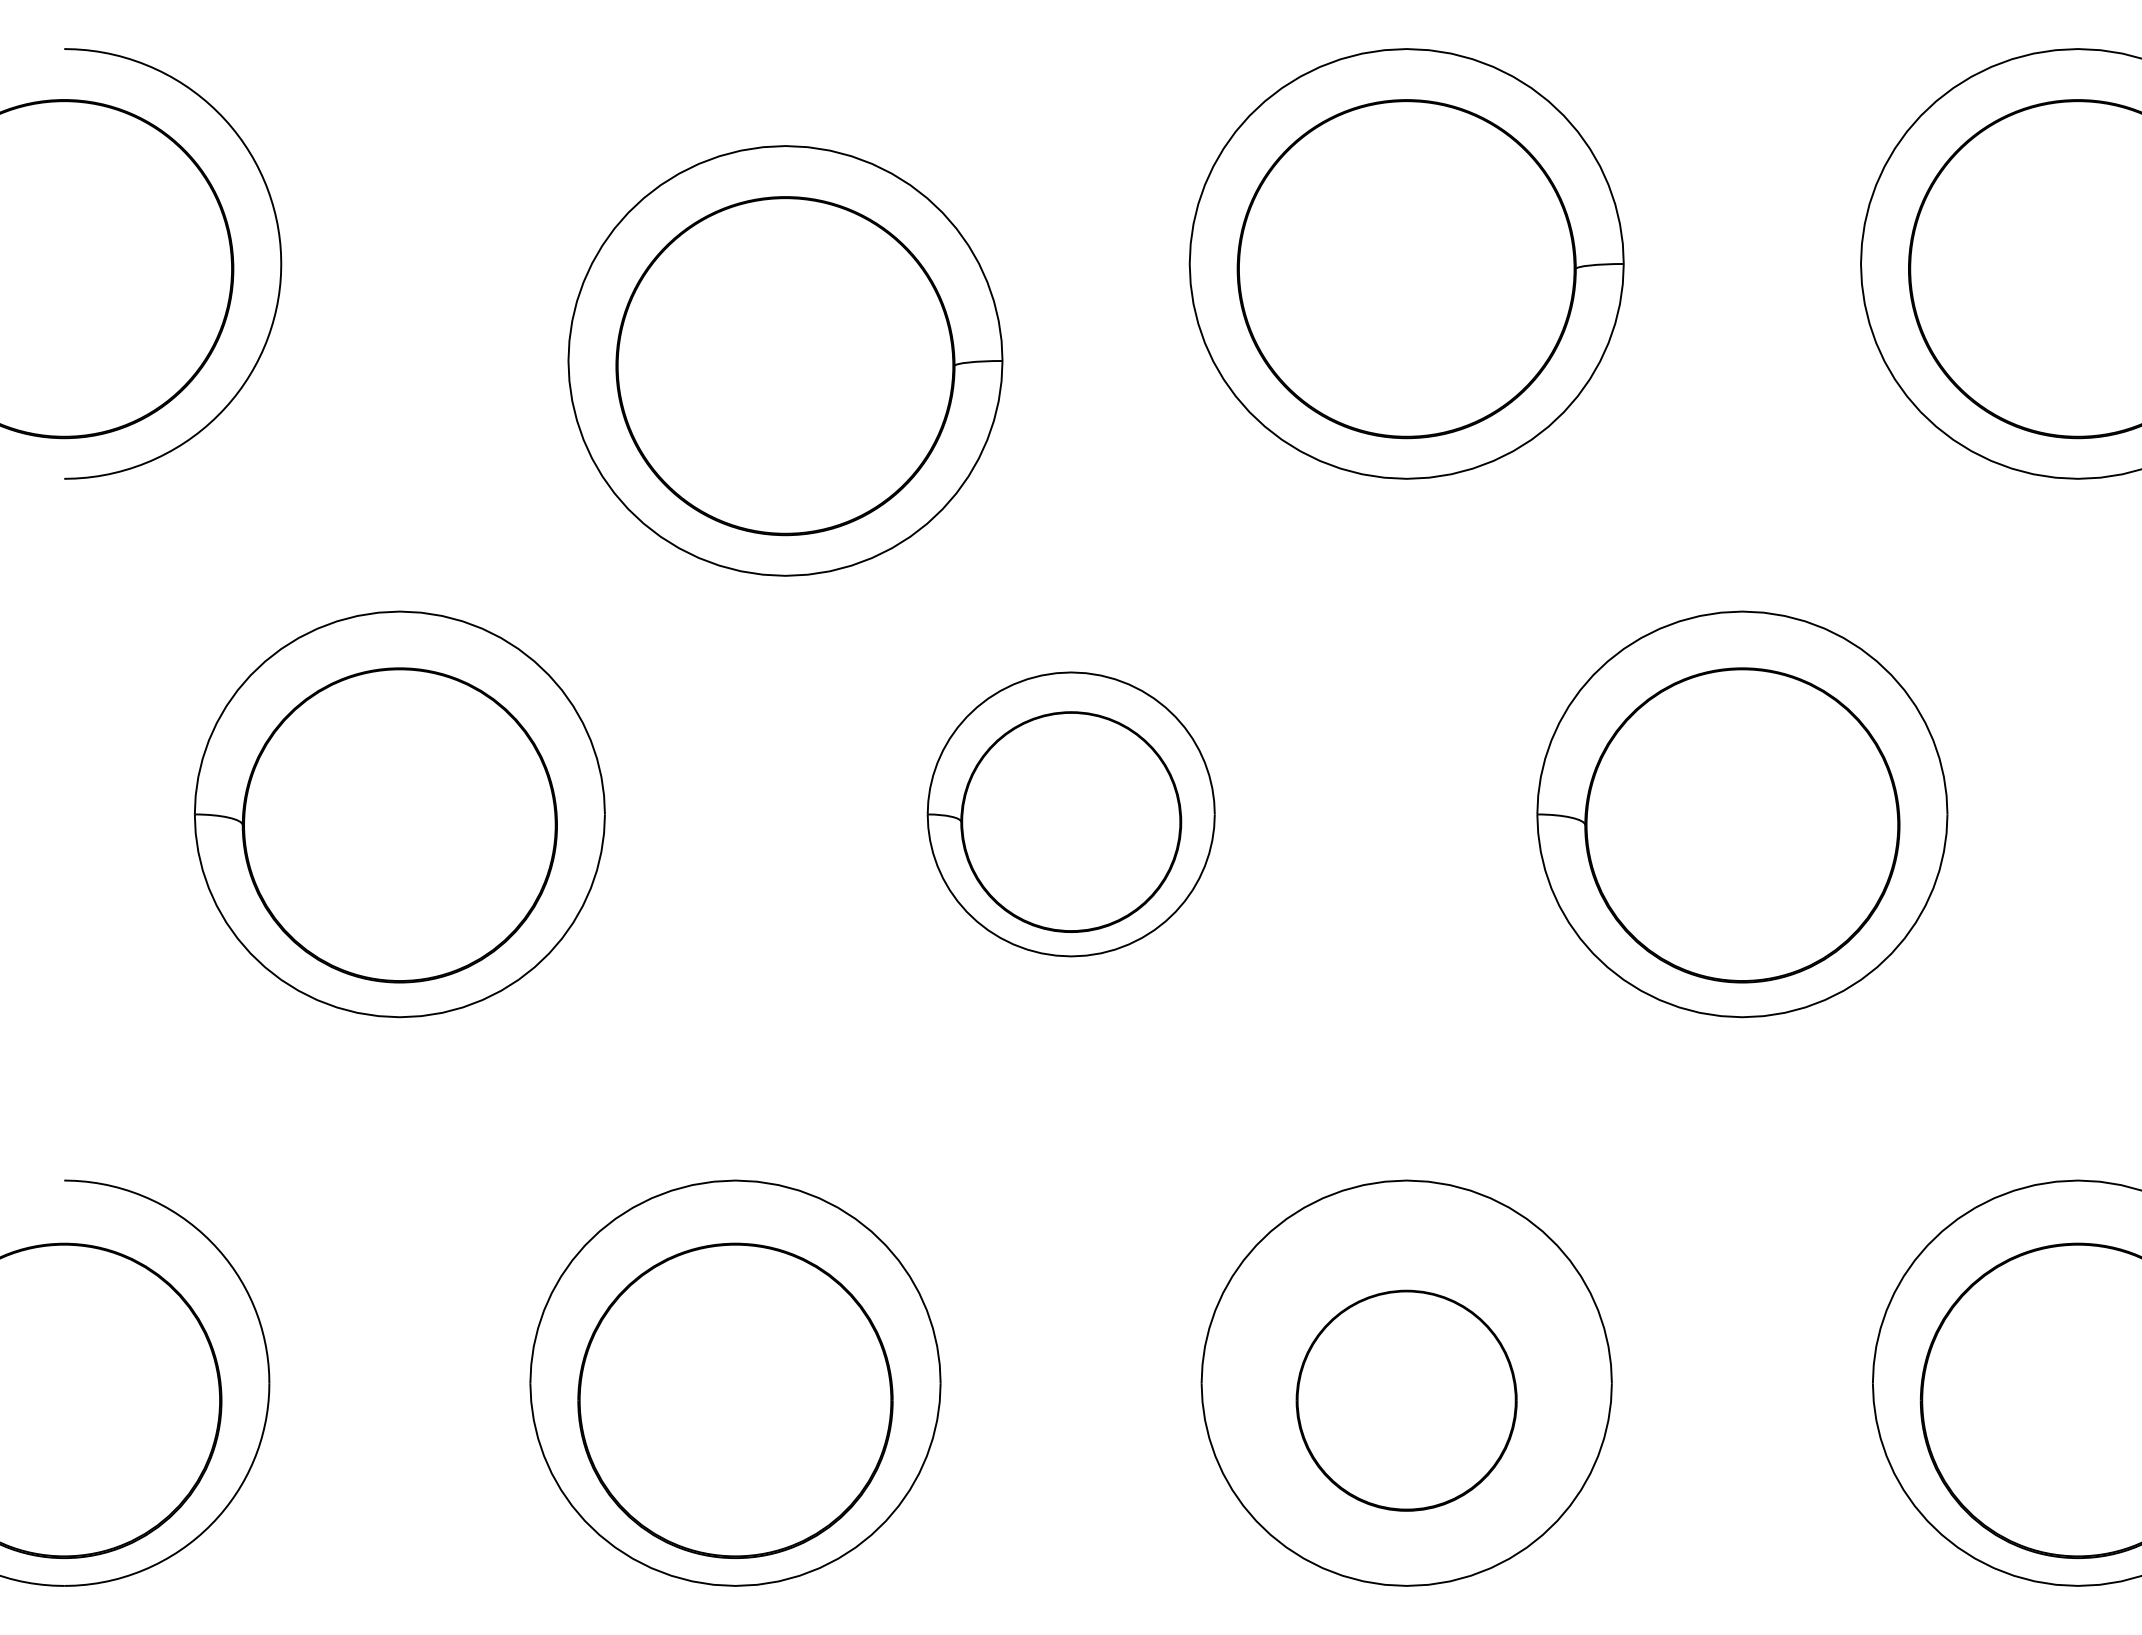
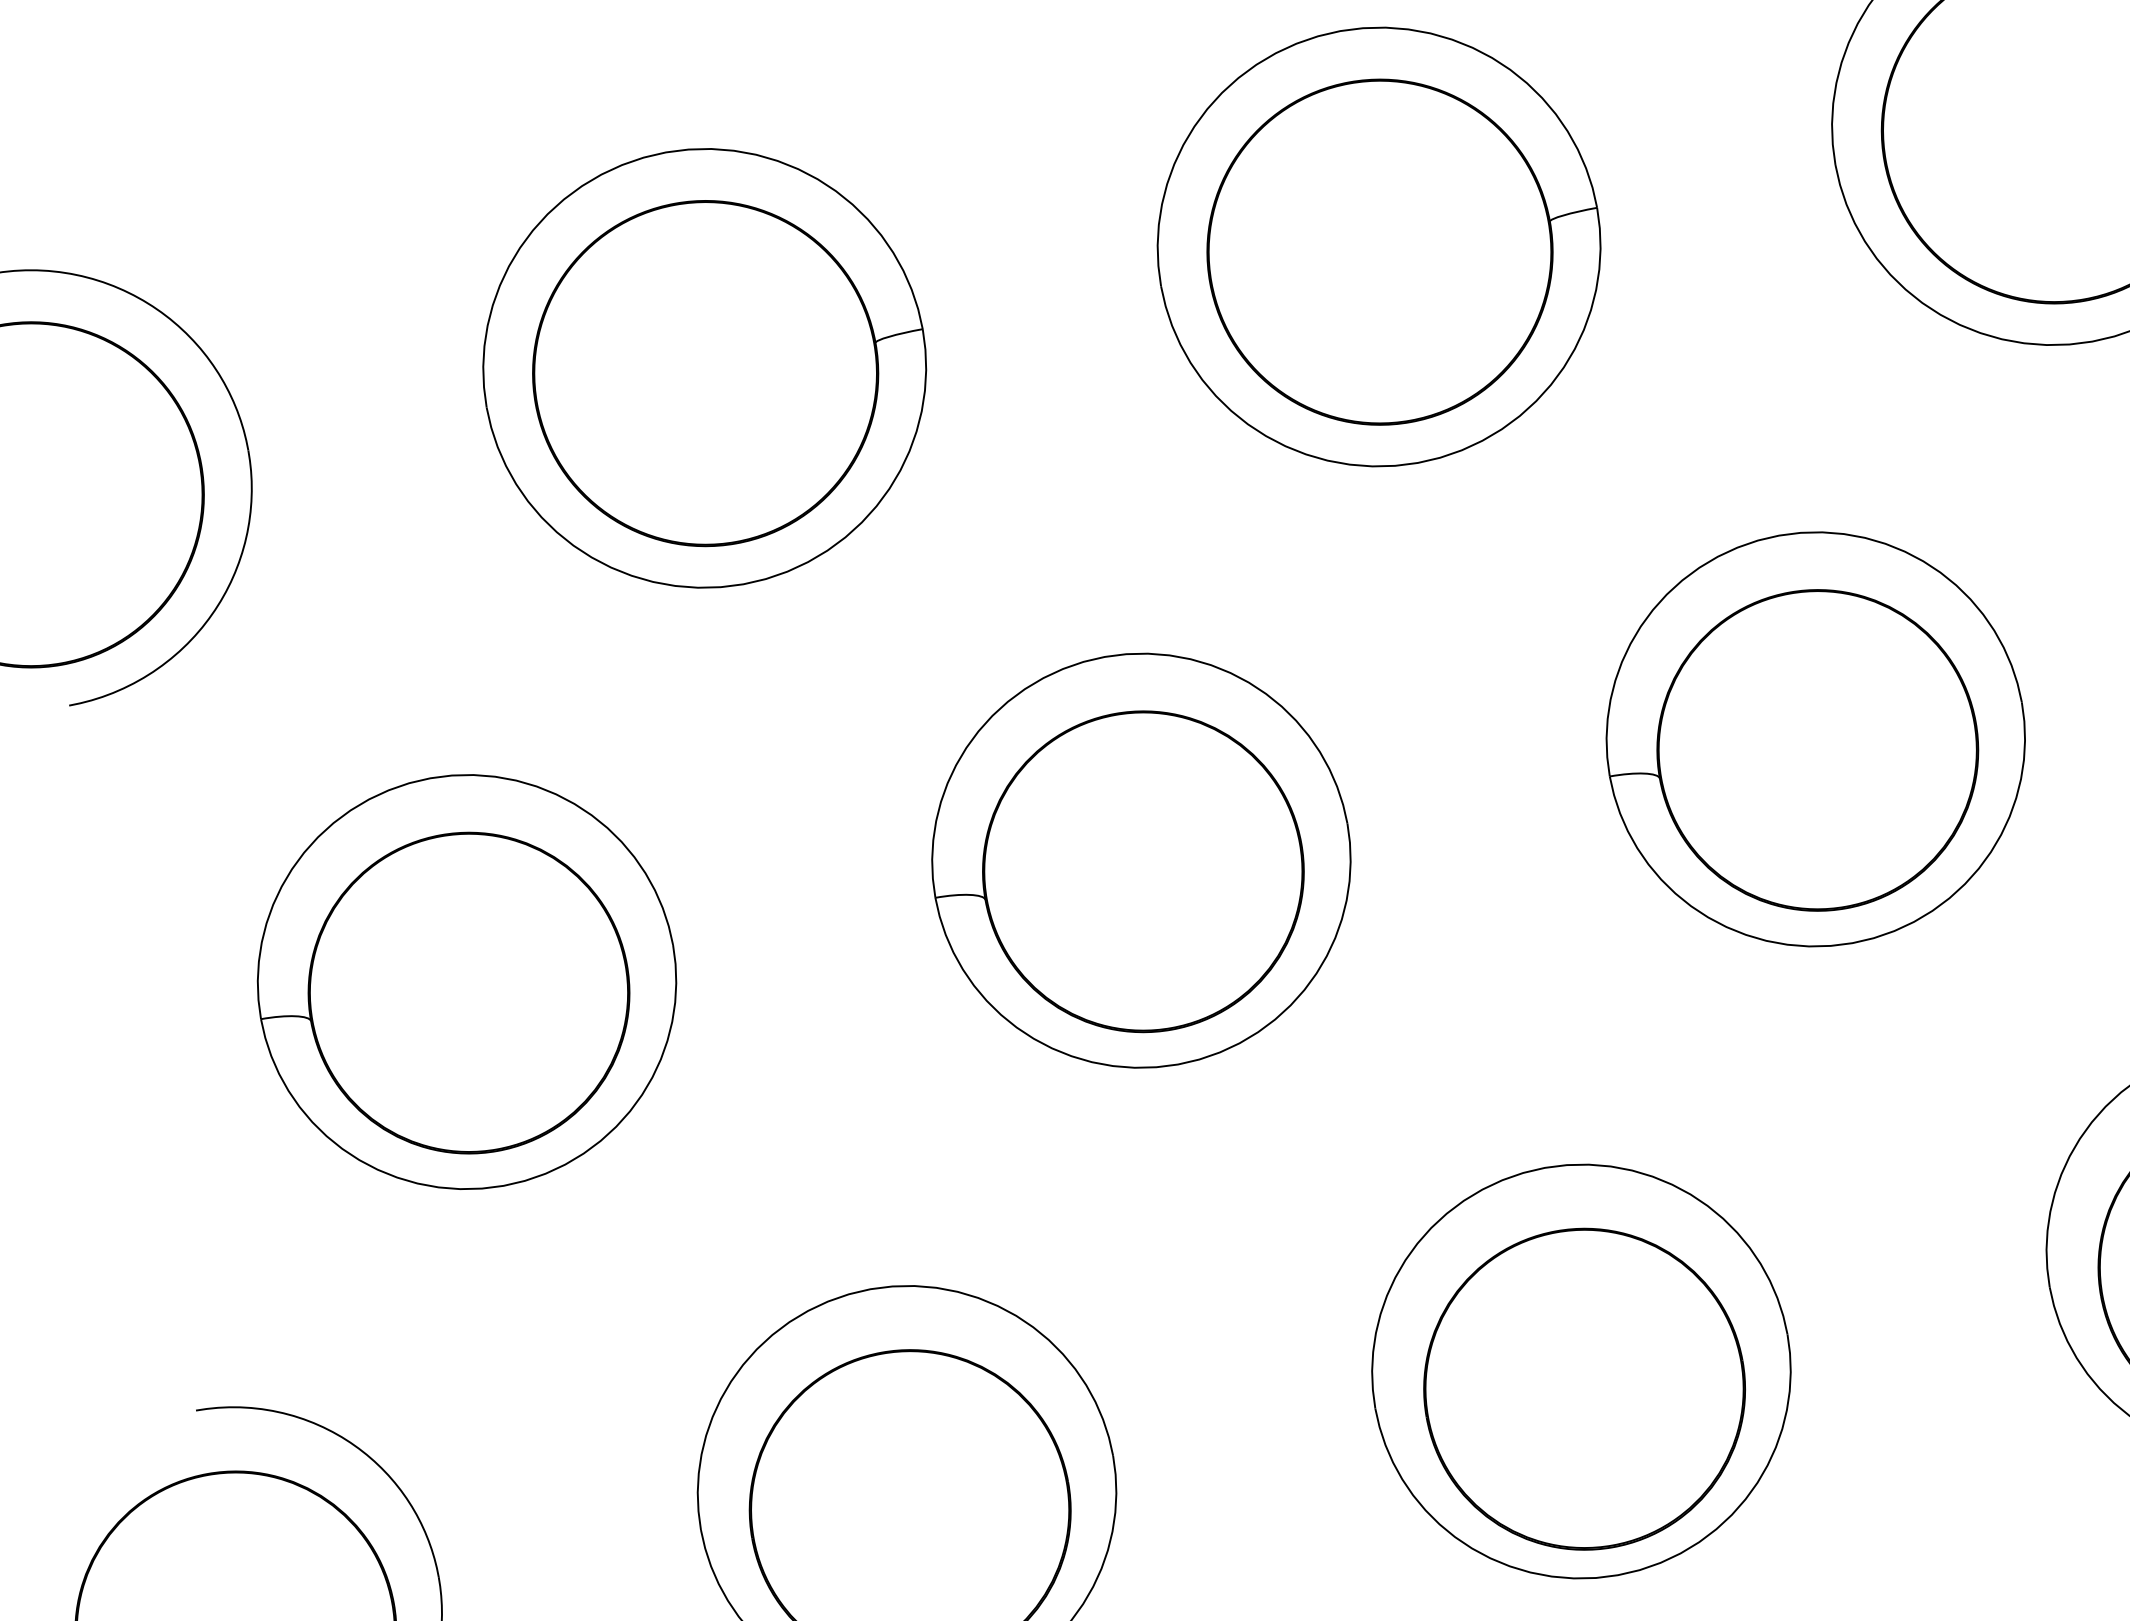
part: (785, 360) -> (704, 367), moved
part: (1071, 814) -> (1141, 860), size x1.43
part: (1406, 1400) -> (1584, 1388), size x1.43

